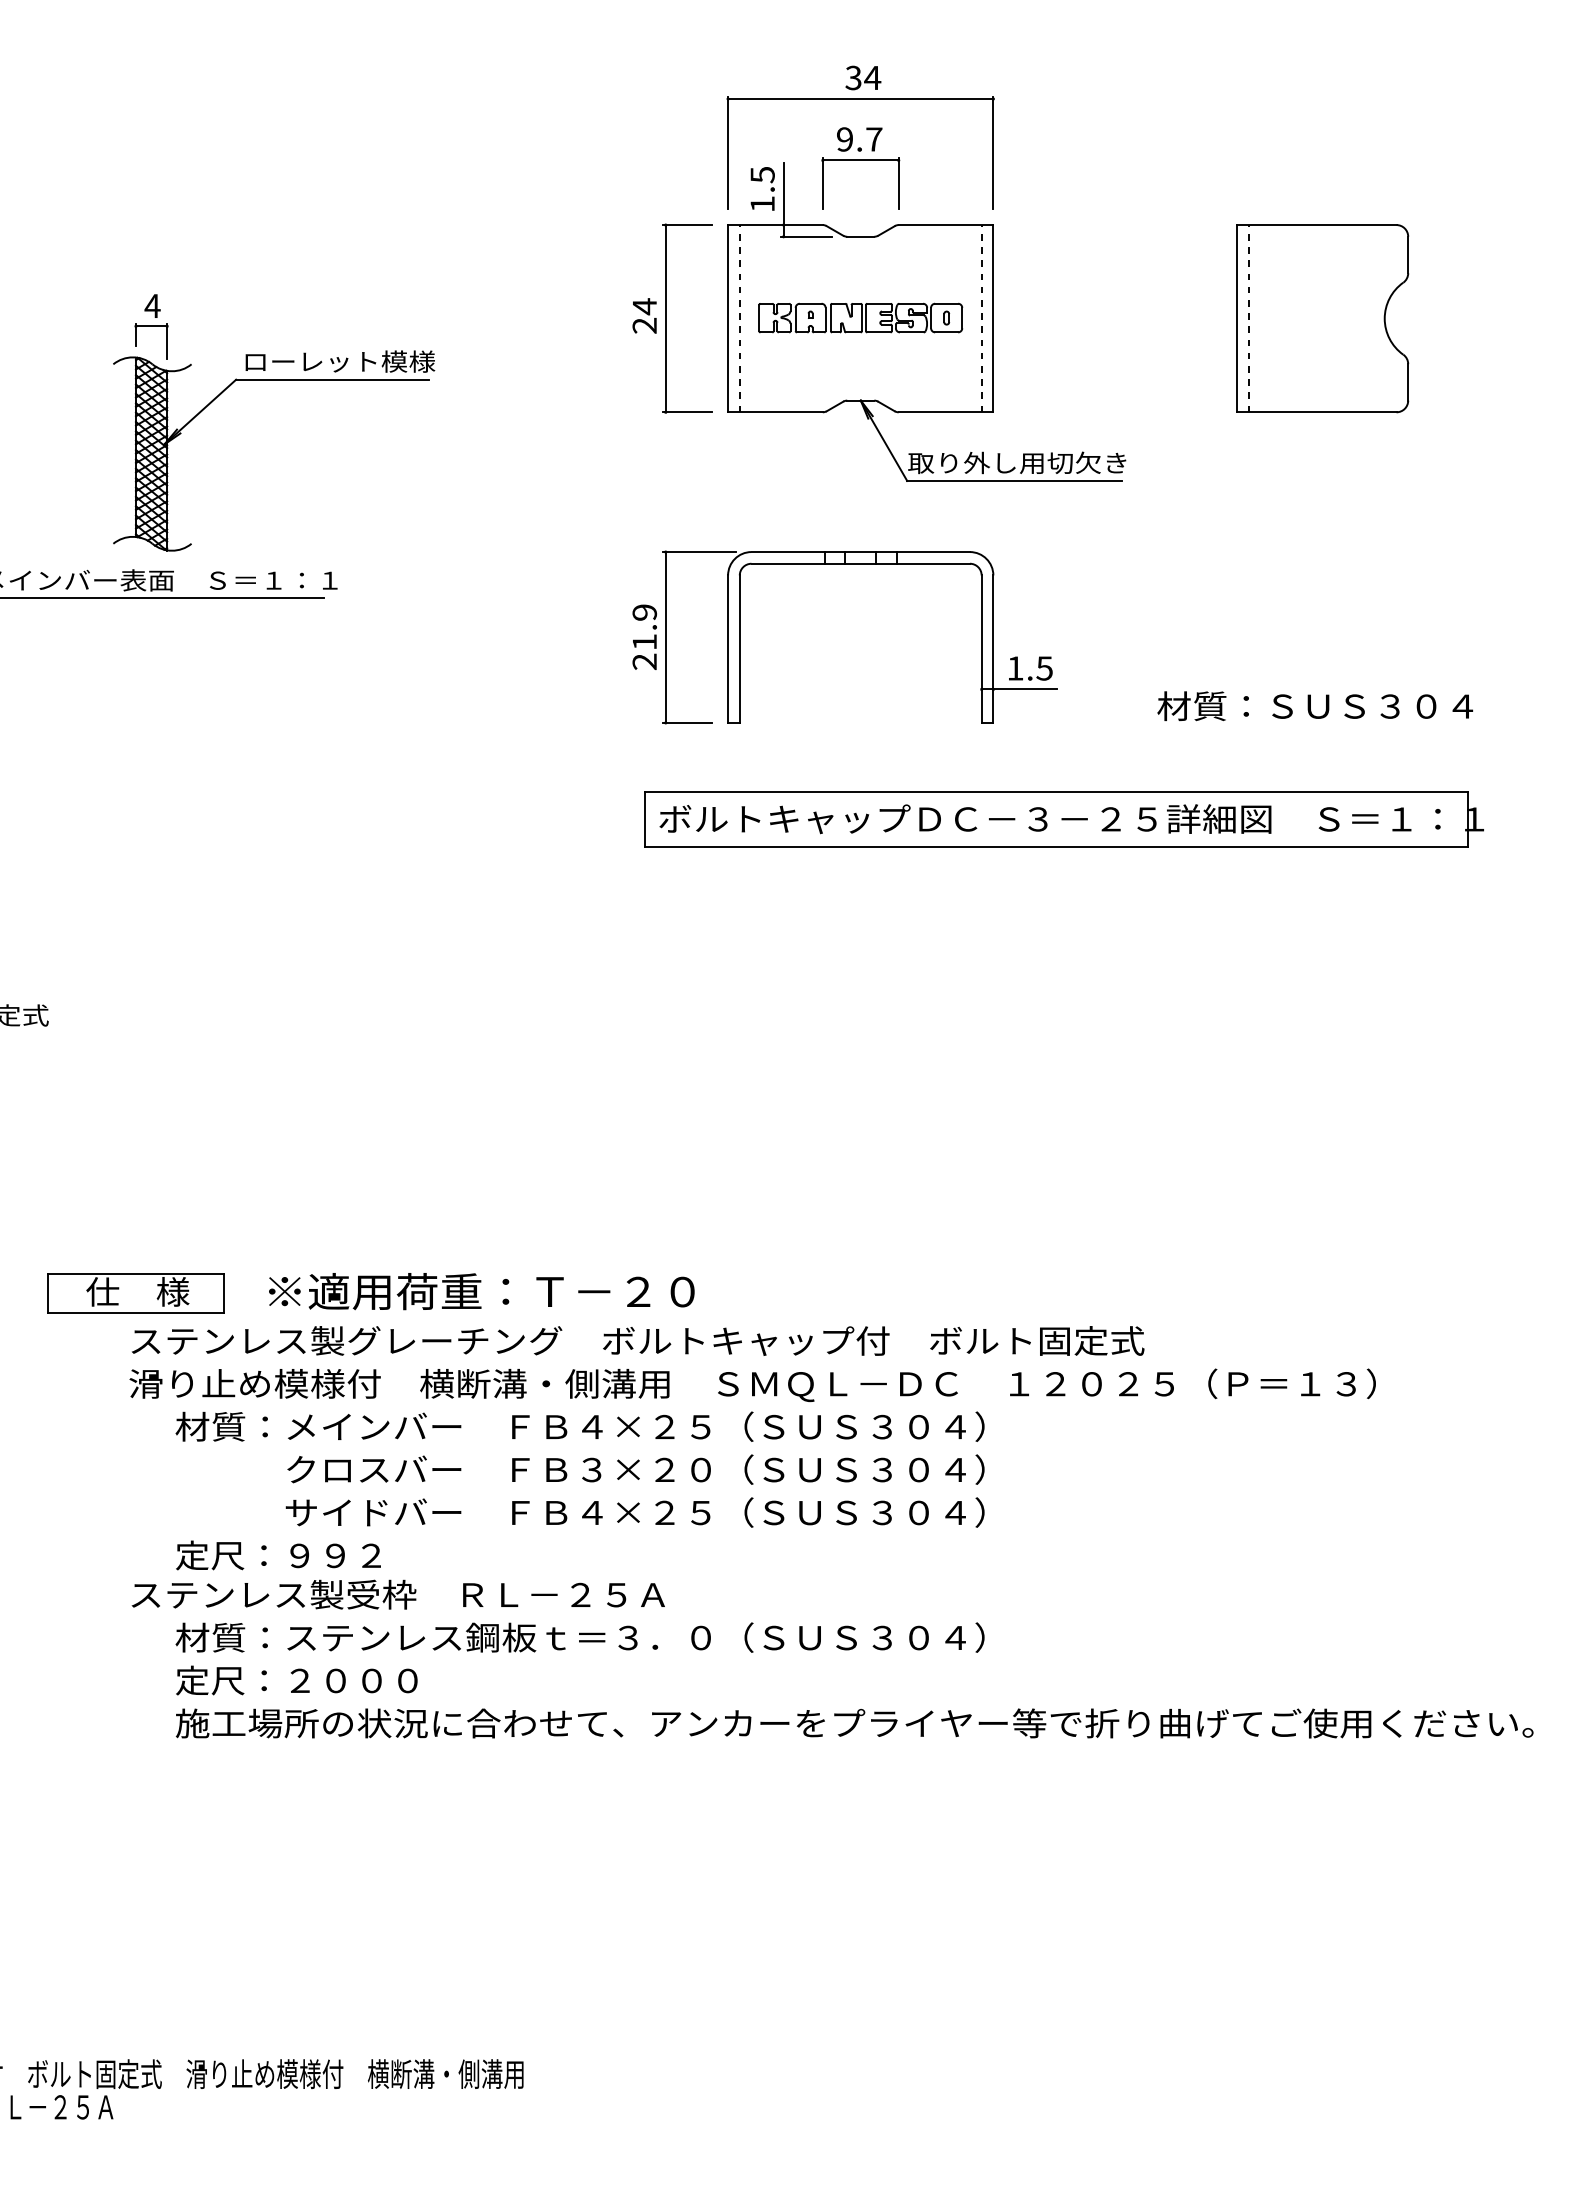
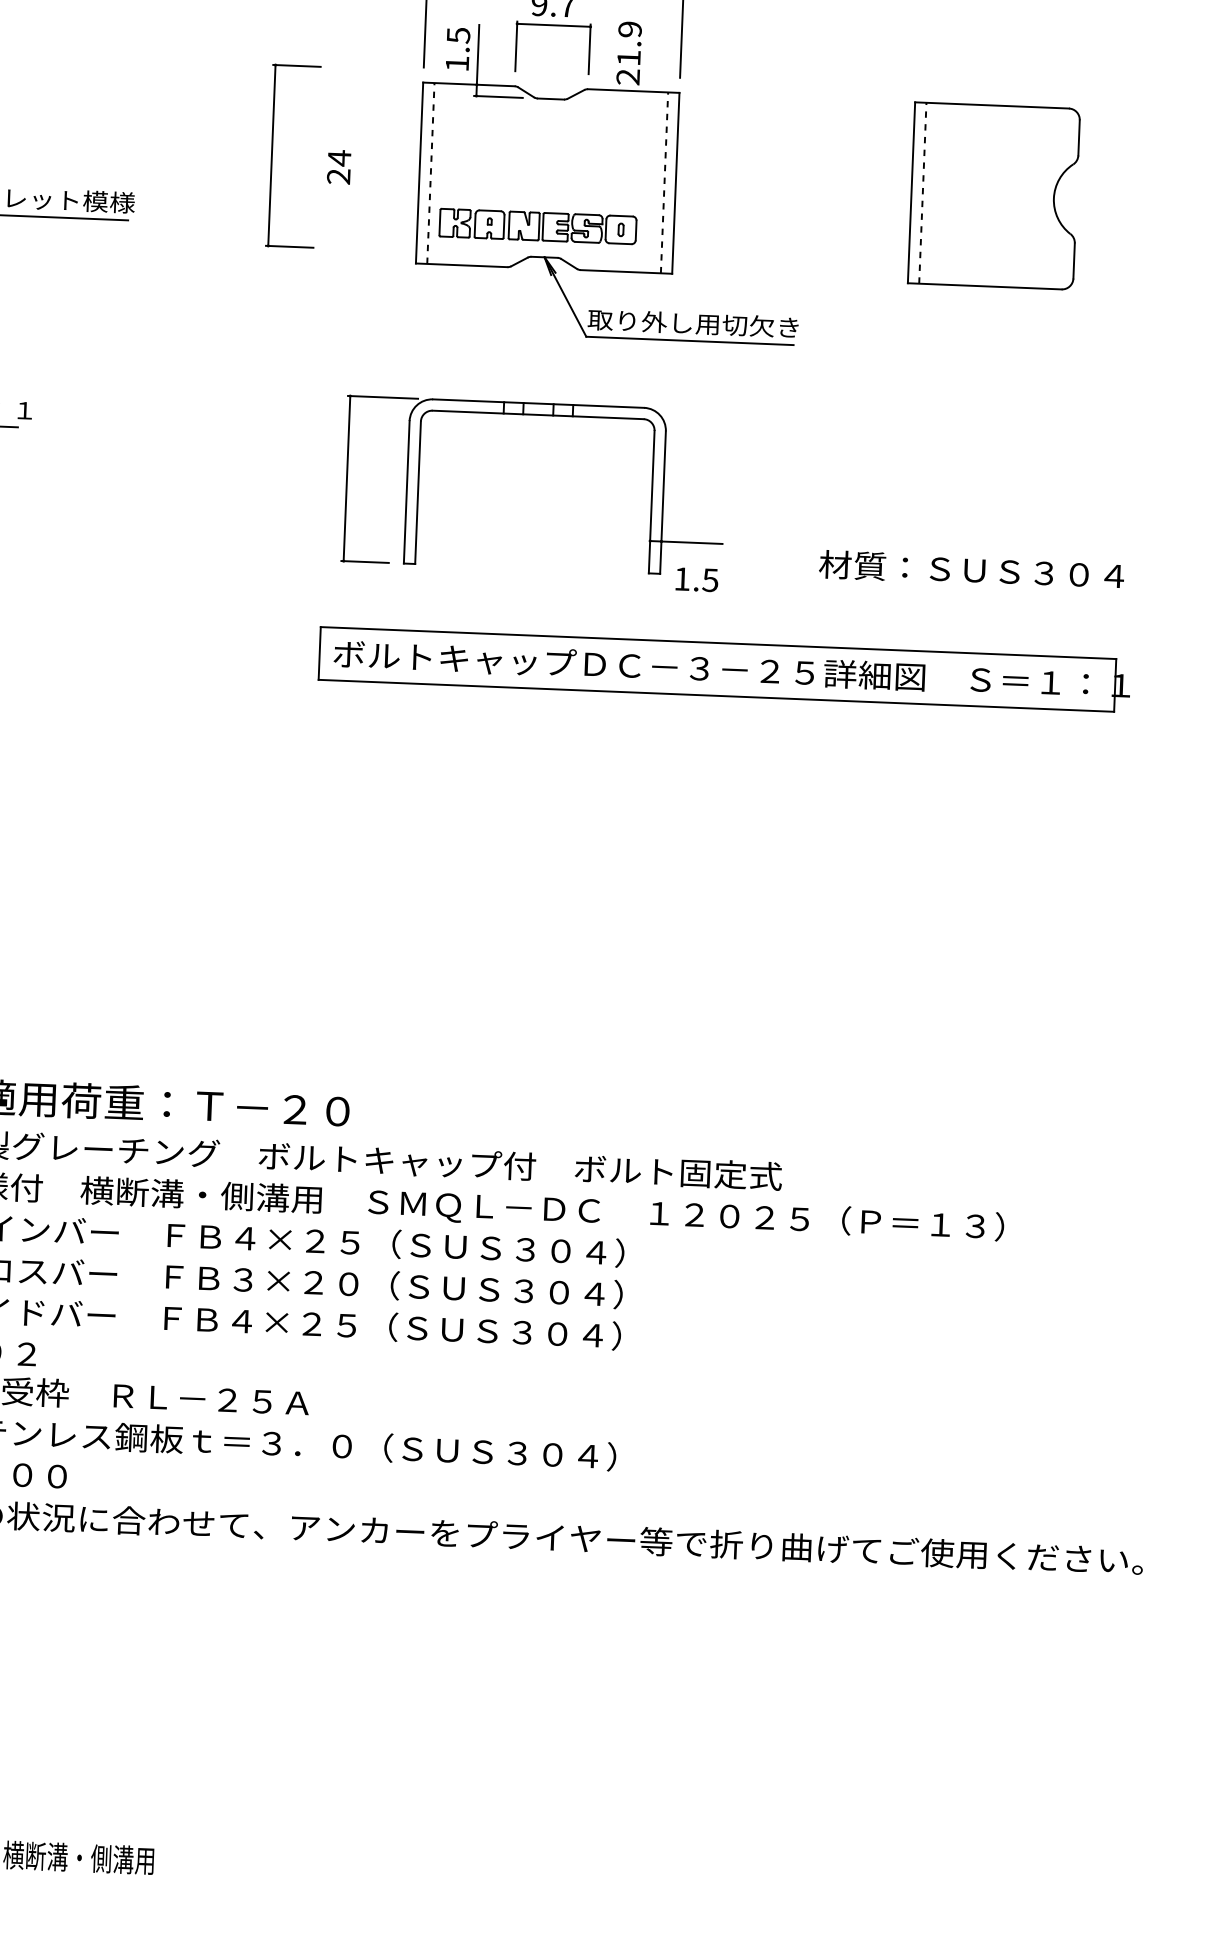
part: (860, 317) -> (537, 225), moved
part: (666, 318) -> (272, 155), moved
text: (644, 636) -> (628, 52), moved
text: (1030, 668) -> (696, 579), moved

